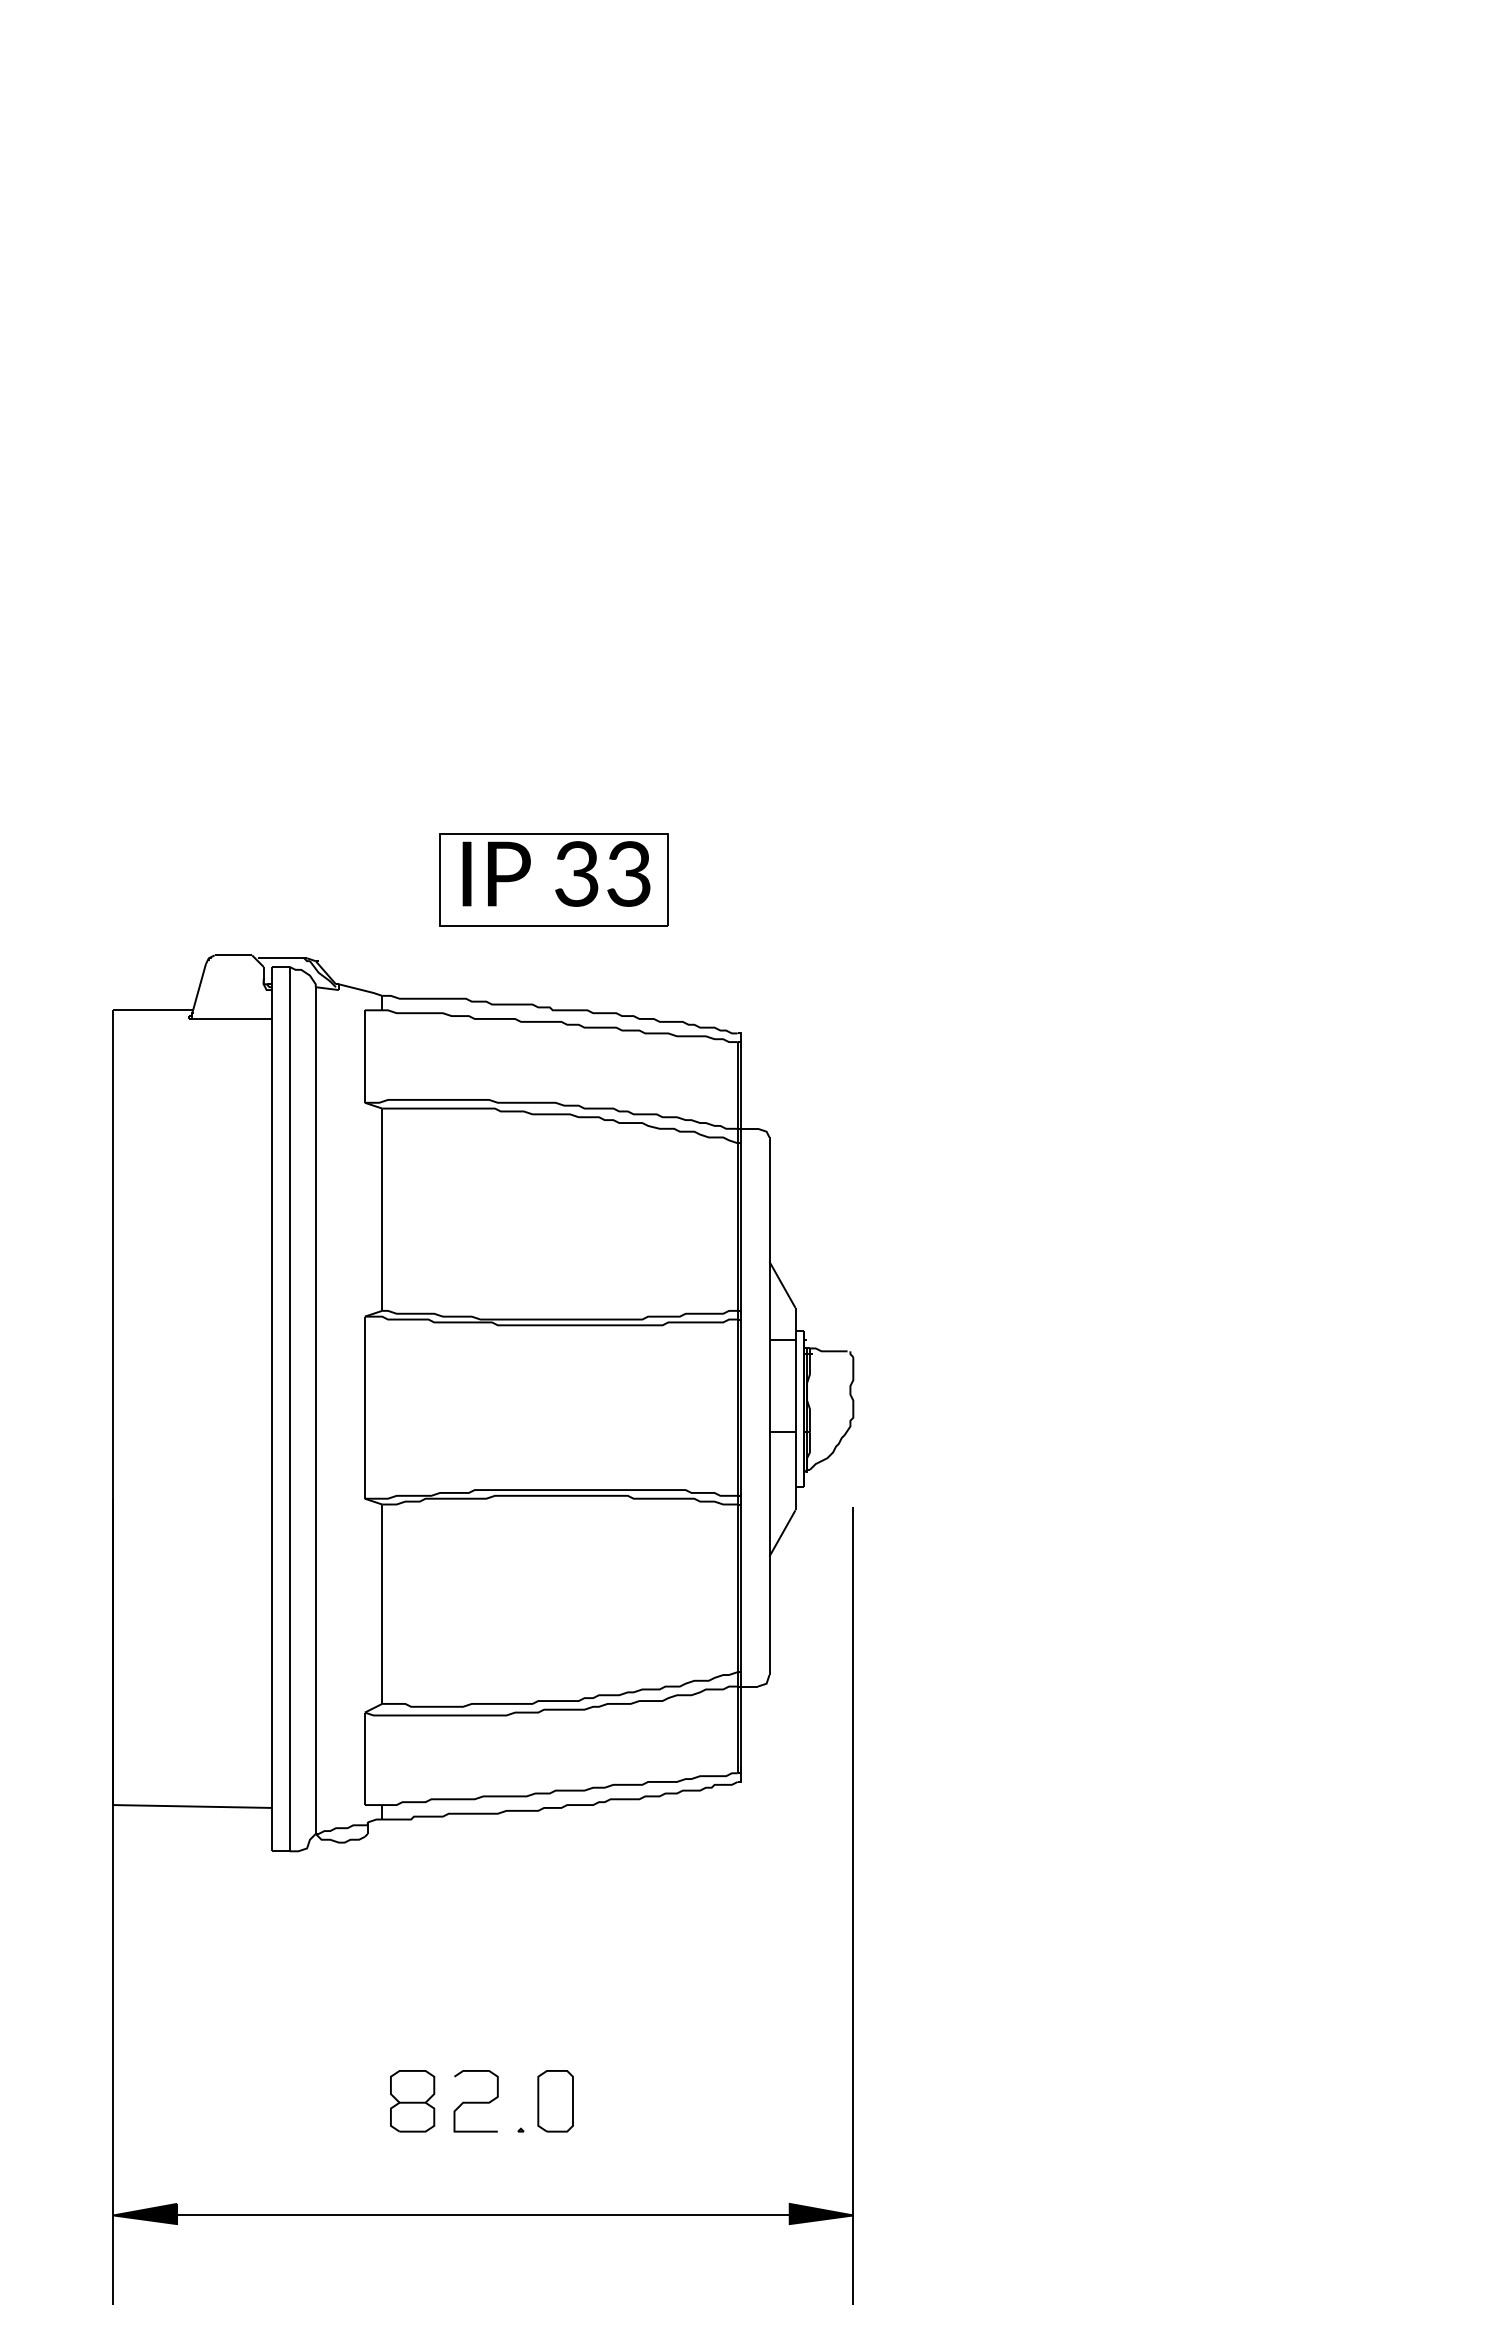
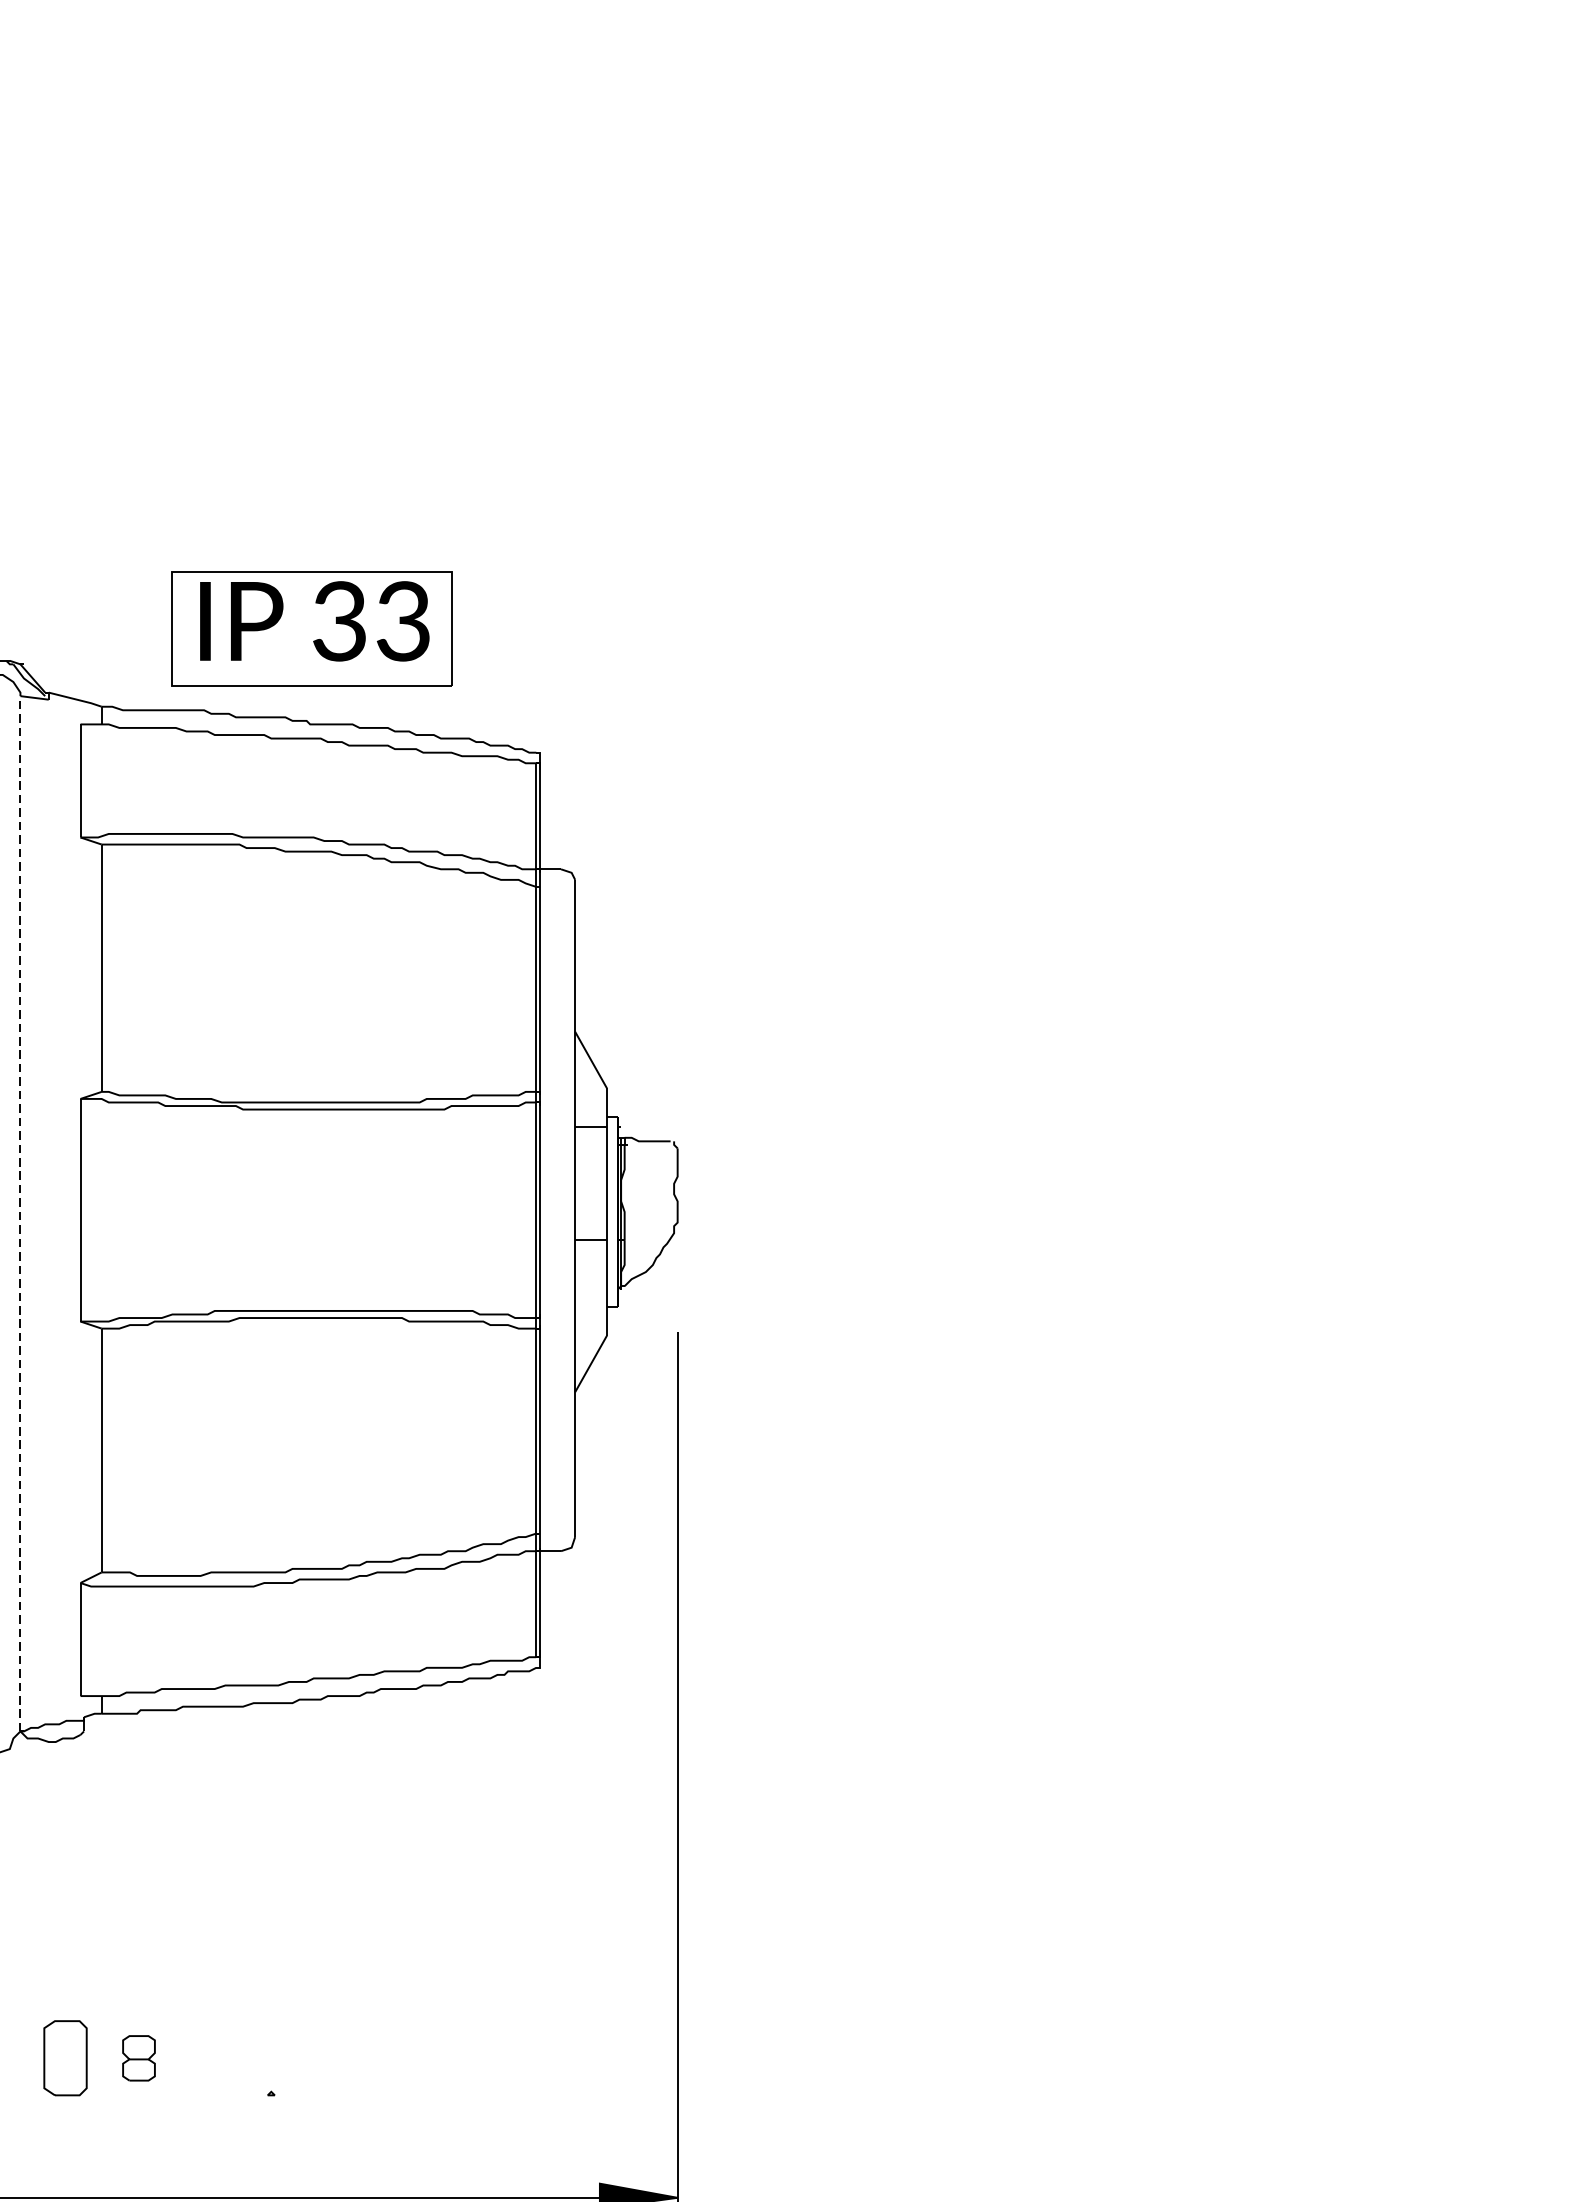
part: (553, 879) -> (311, 628), moved
line: (315, 1410) -> (20, 1213), solid -> dashed
part: (412, 2101) -> (138, 2058), size x0.6
curve: (475, 2101) -> (215, 2058), removed
part: (555, 2101) -> (65, 2058), moved

